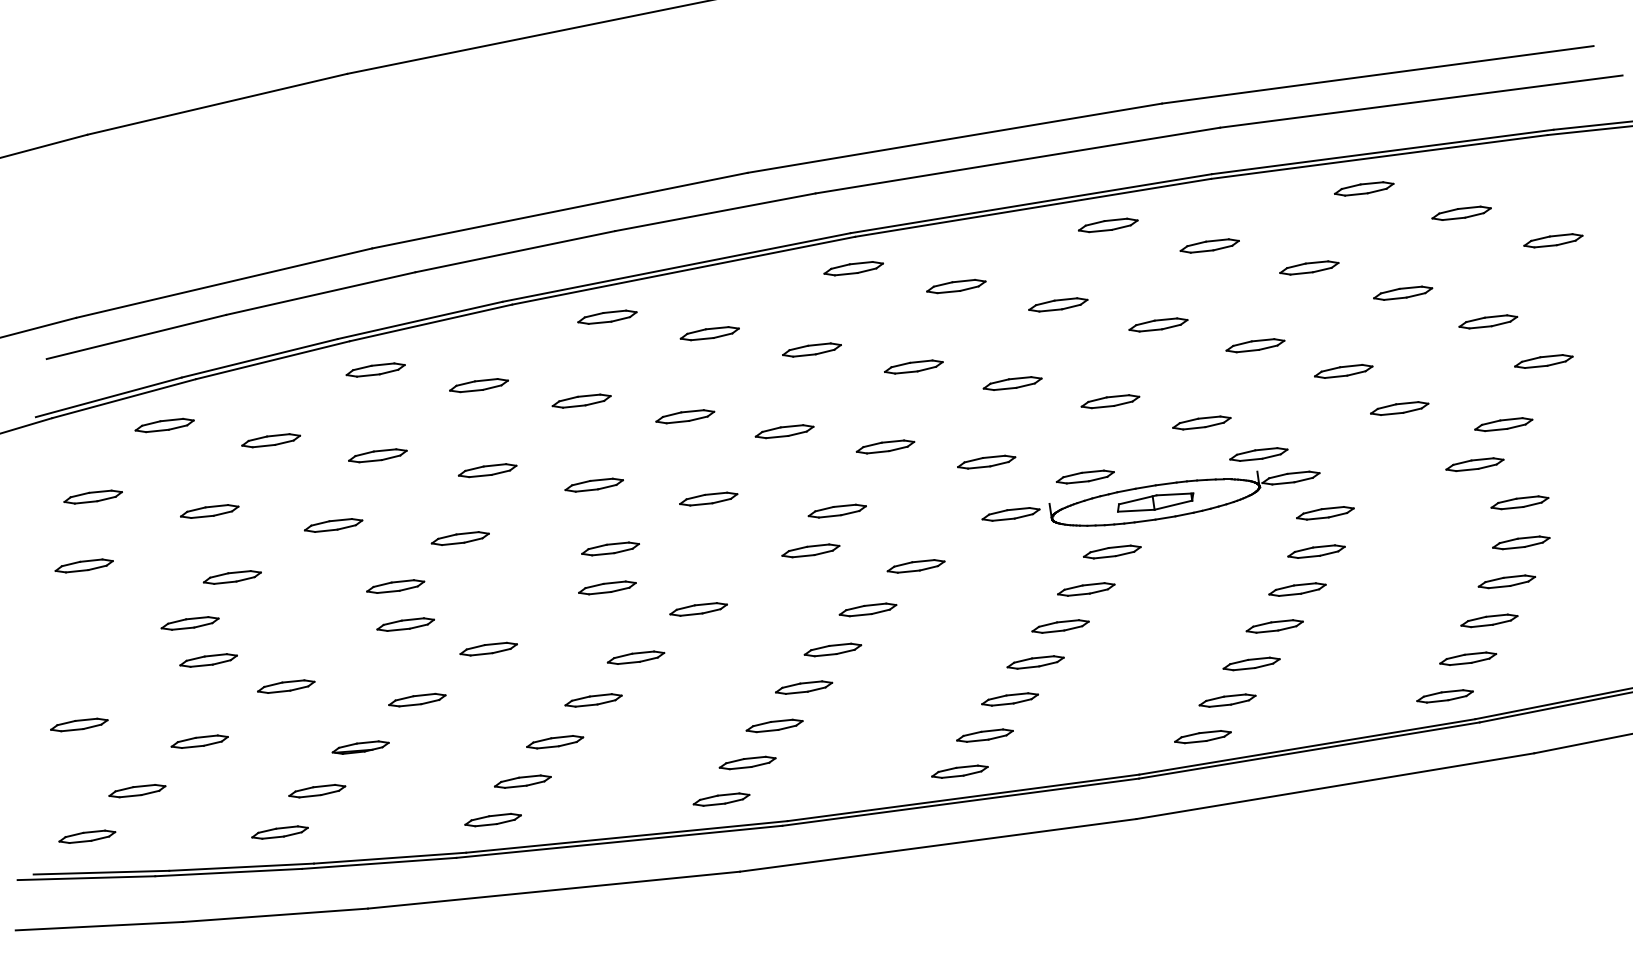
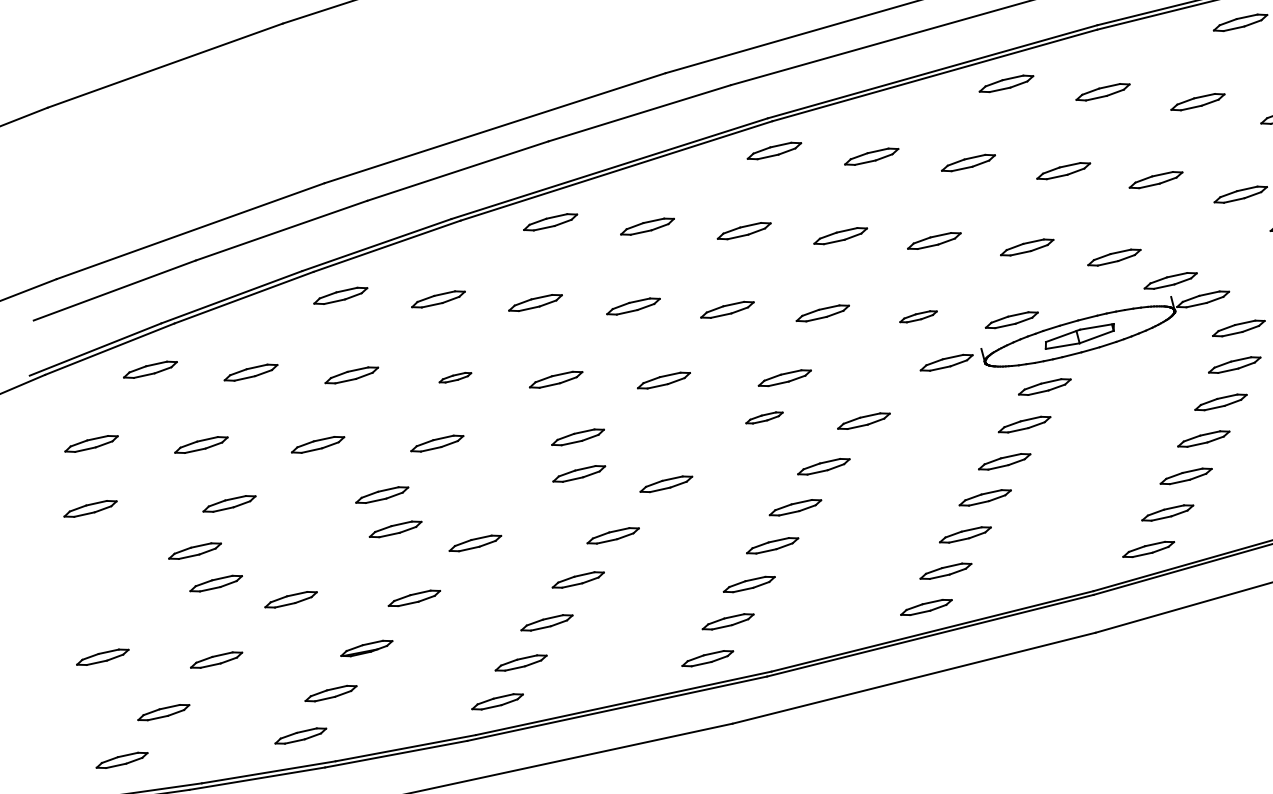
part: (986, 461) -> (918, 316), size x0.7
part: (487, 470) -> (455, 377), size x0.6
part: (810, 550) -> (764, 417), size x0.7

